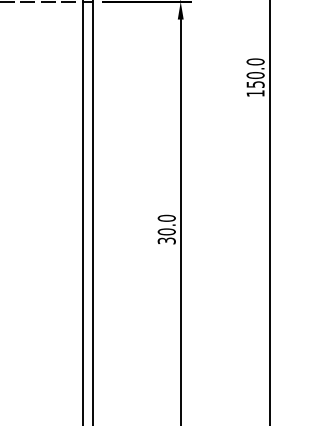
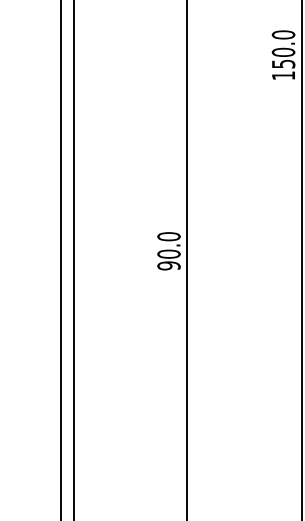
text: (166, 240) -> (168, 265), 30.0 -> 90.0

